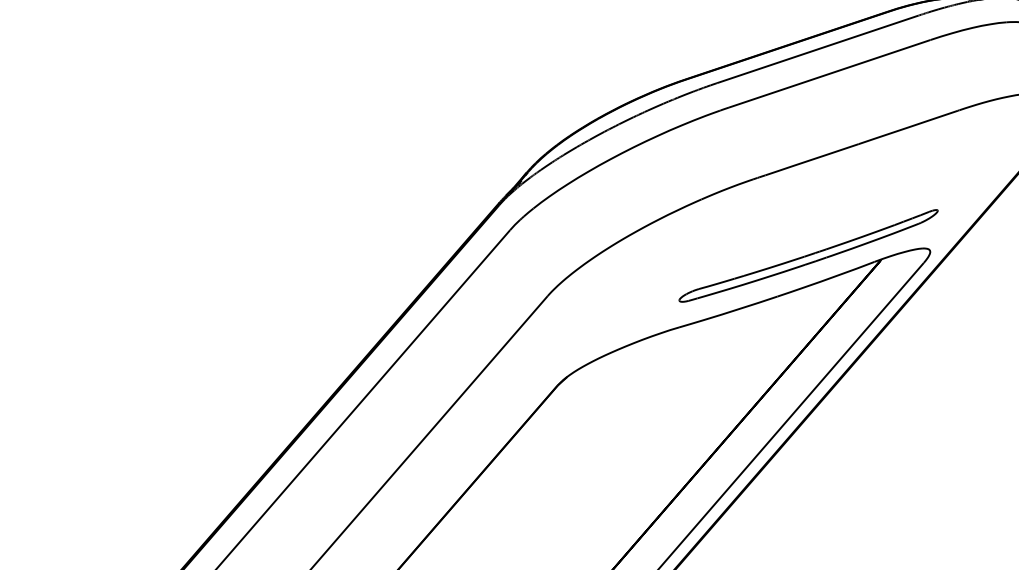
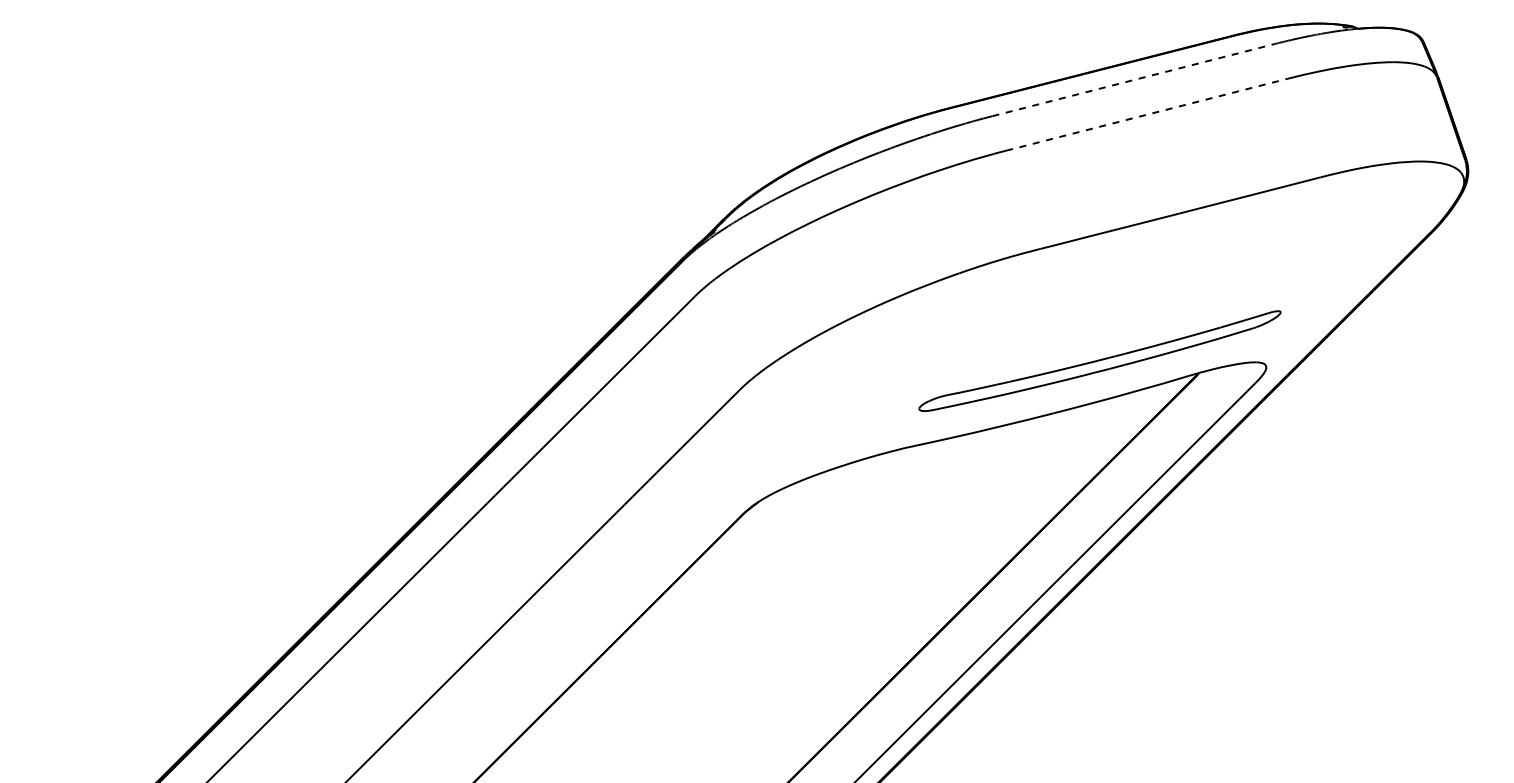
line: (818, 49) -> (1133, 80), solid -> dashed
line: (830, 73) -> (1147, 114), solid -> dashed

